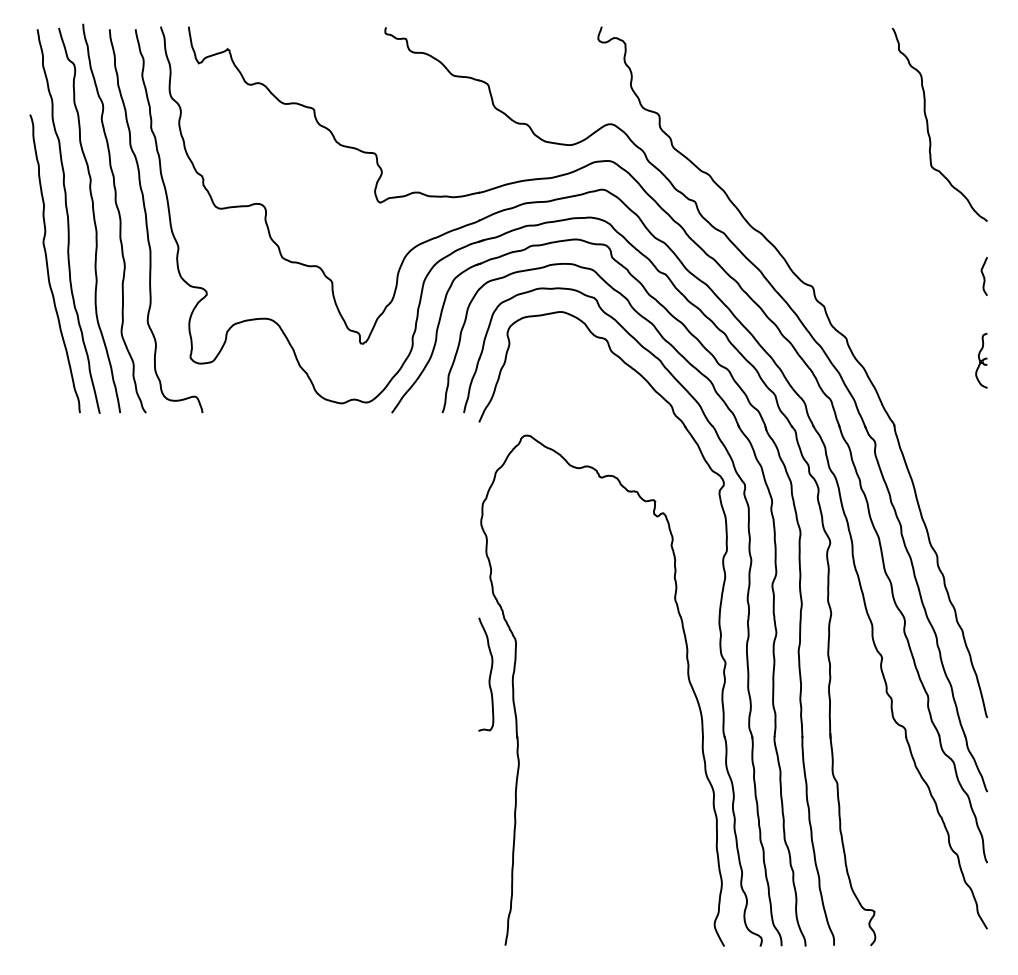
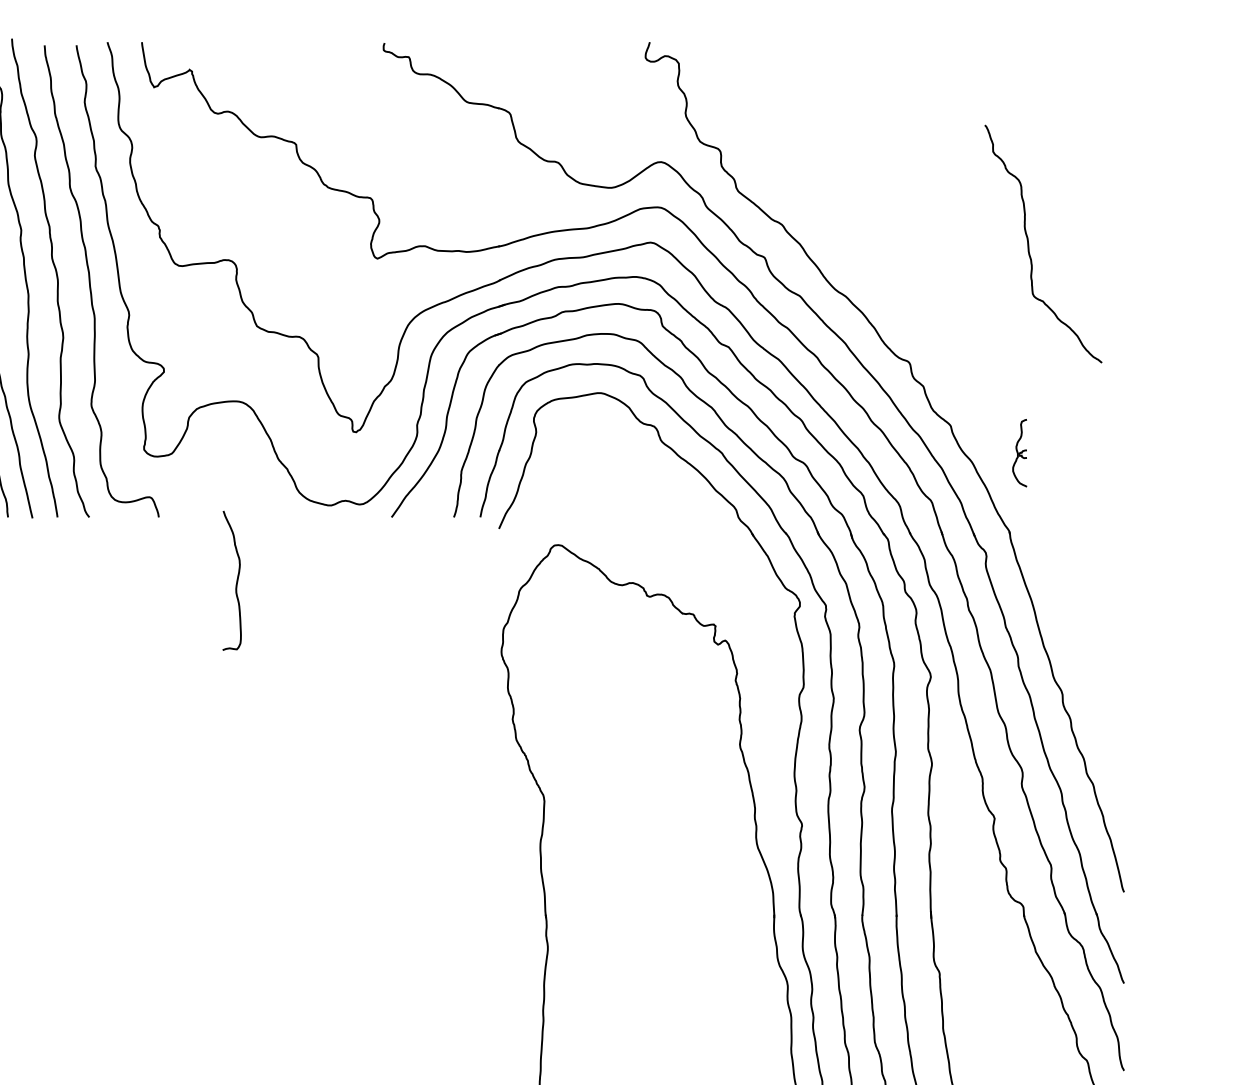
curve: (928, 124) -> (1029, 243), moved
curve: (983, 276) -> (1119, 349), removed
part: (981, 360) -> (1019, 452), moved
curve: (489, 674) -> (236, 580), moved

